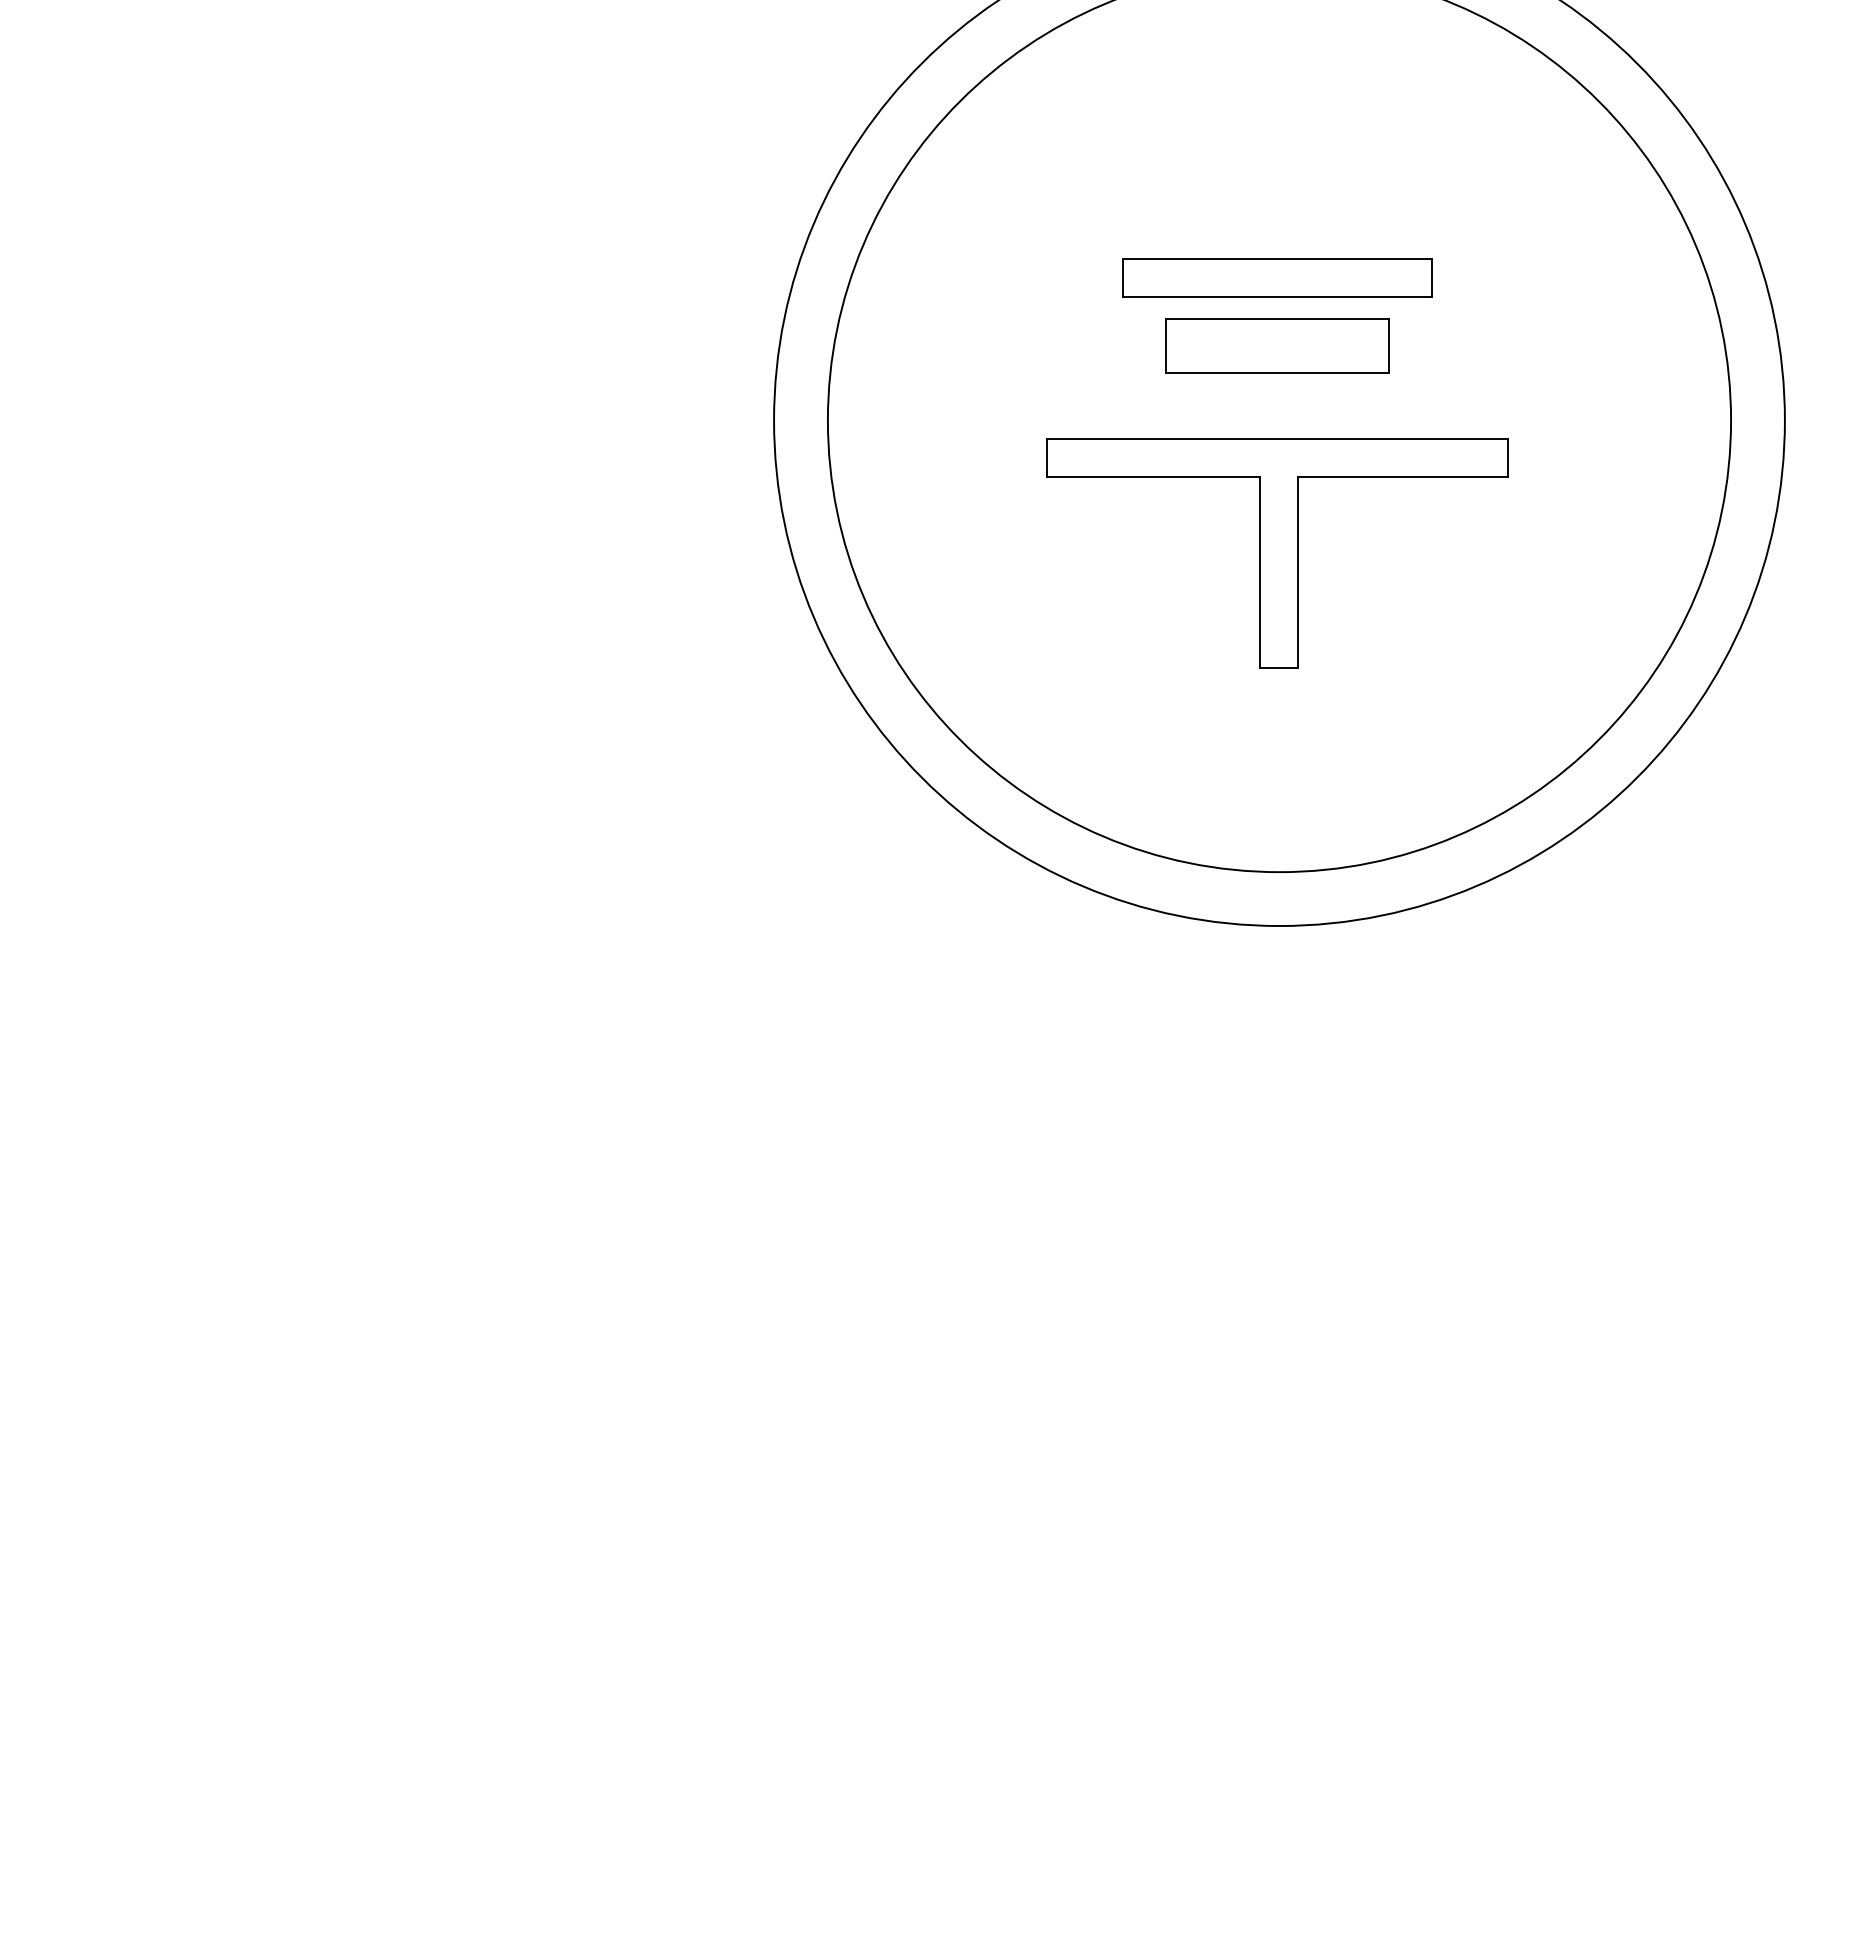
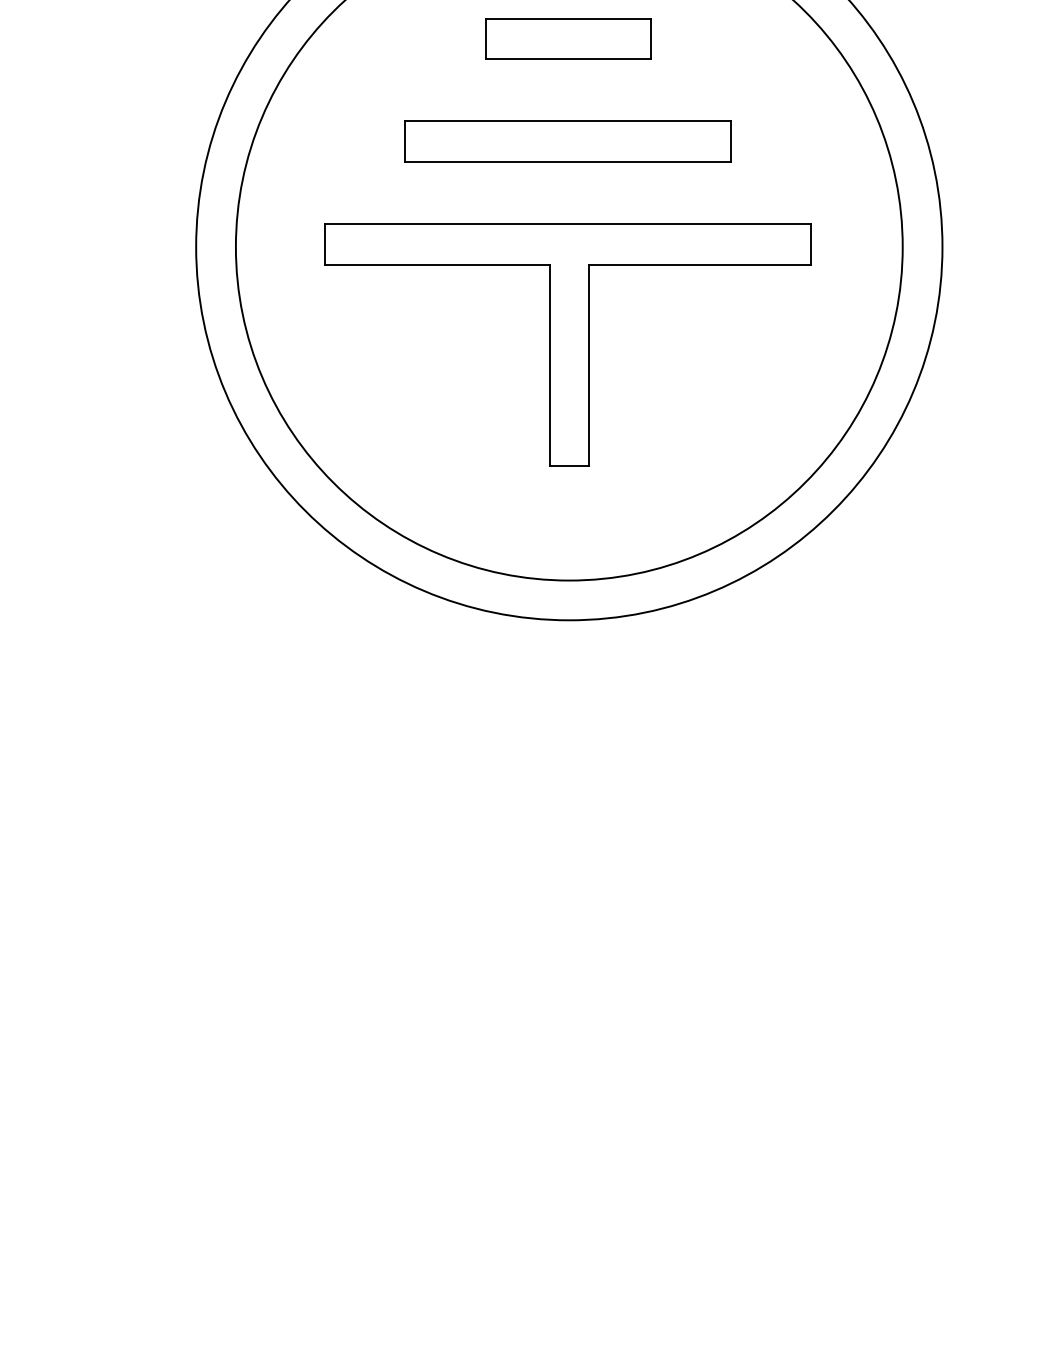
part: (1277, 277) -> (567, 141), size x1.43
part: (1277, 345) -> (567, 38), moved
part: (1277, 553) -> (567, 345), size x1.43

